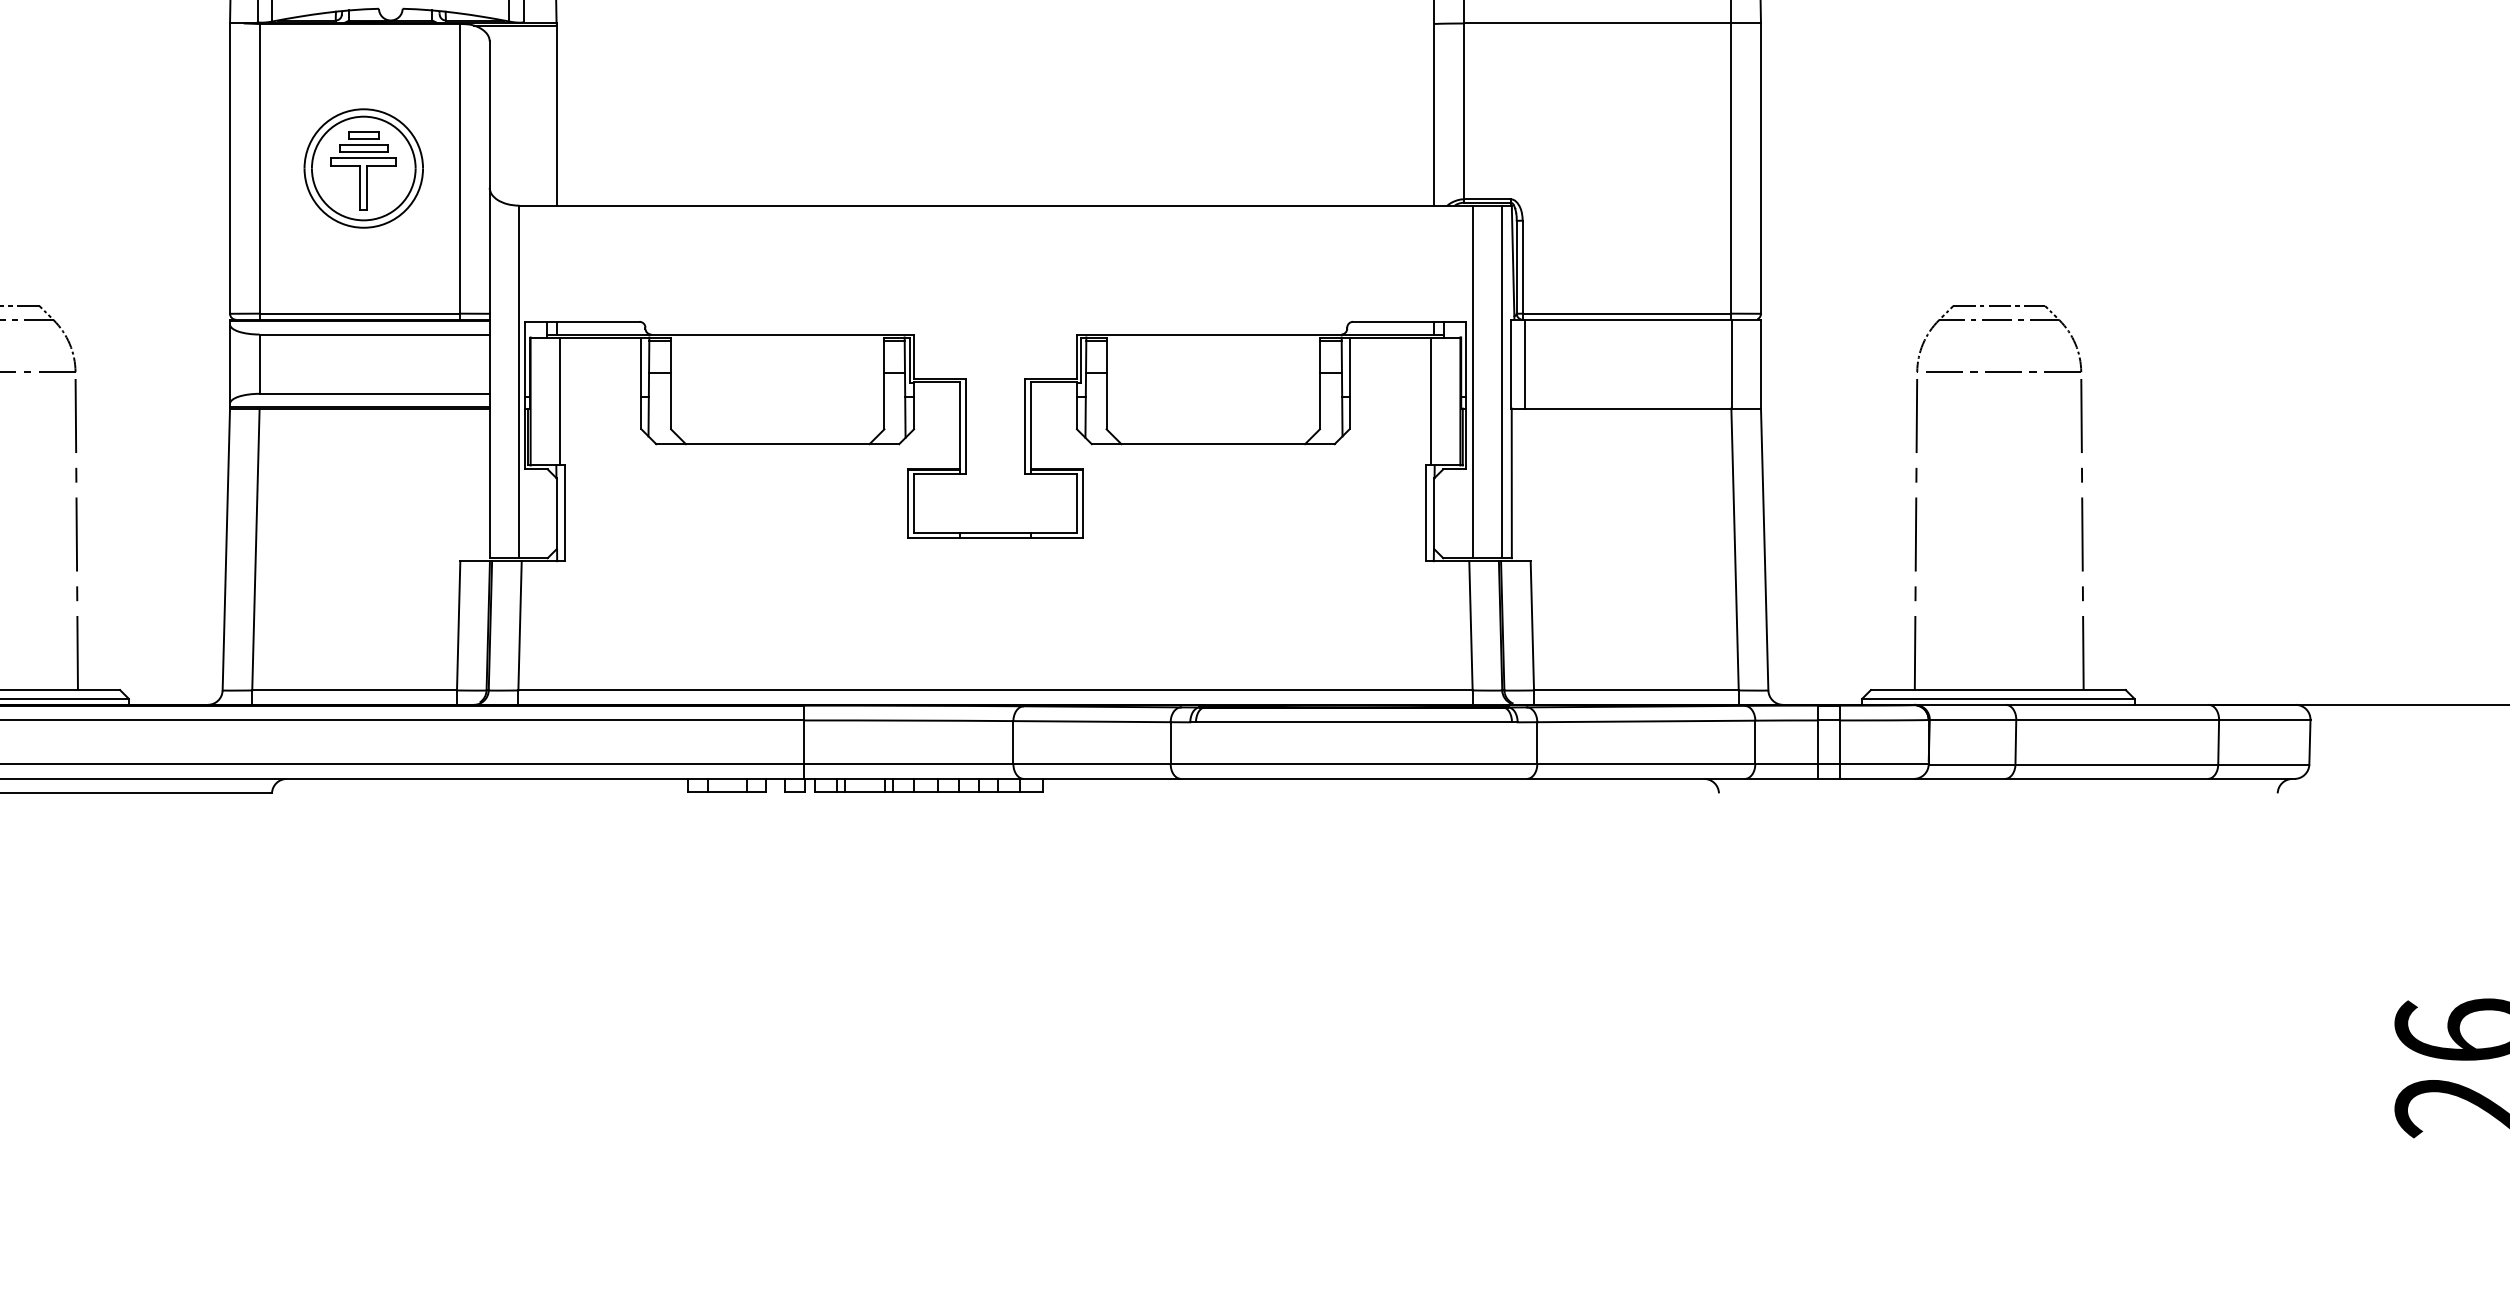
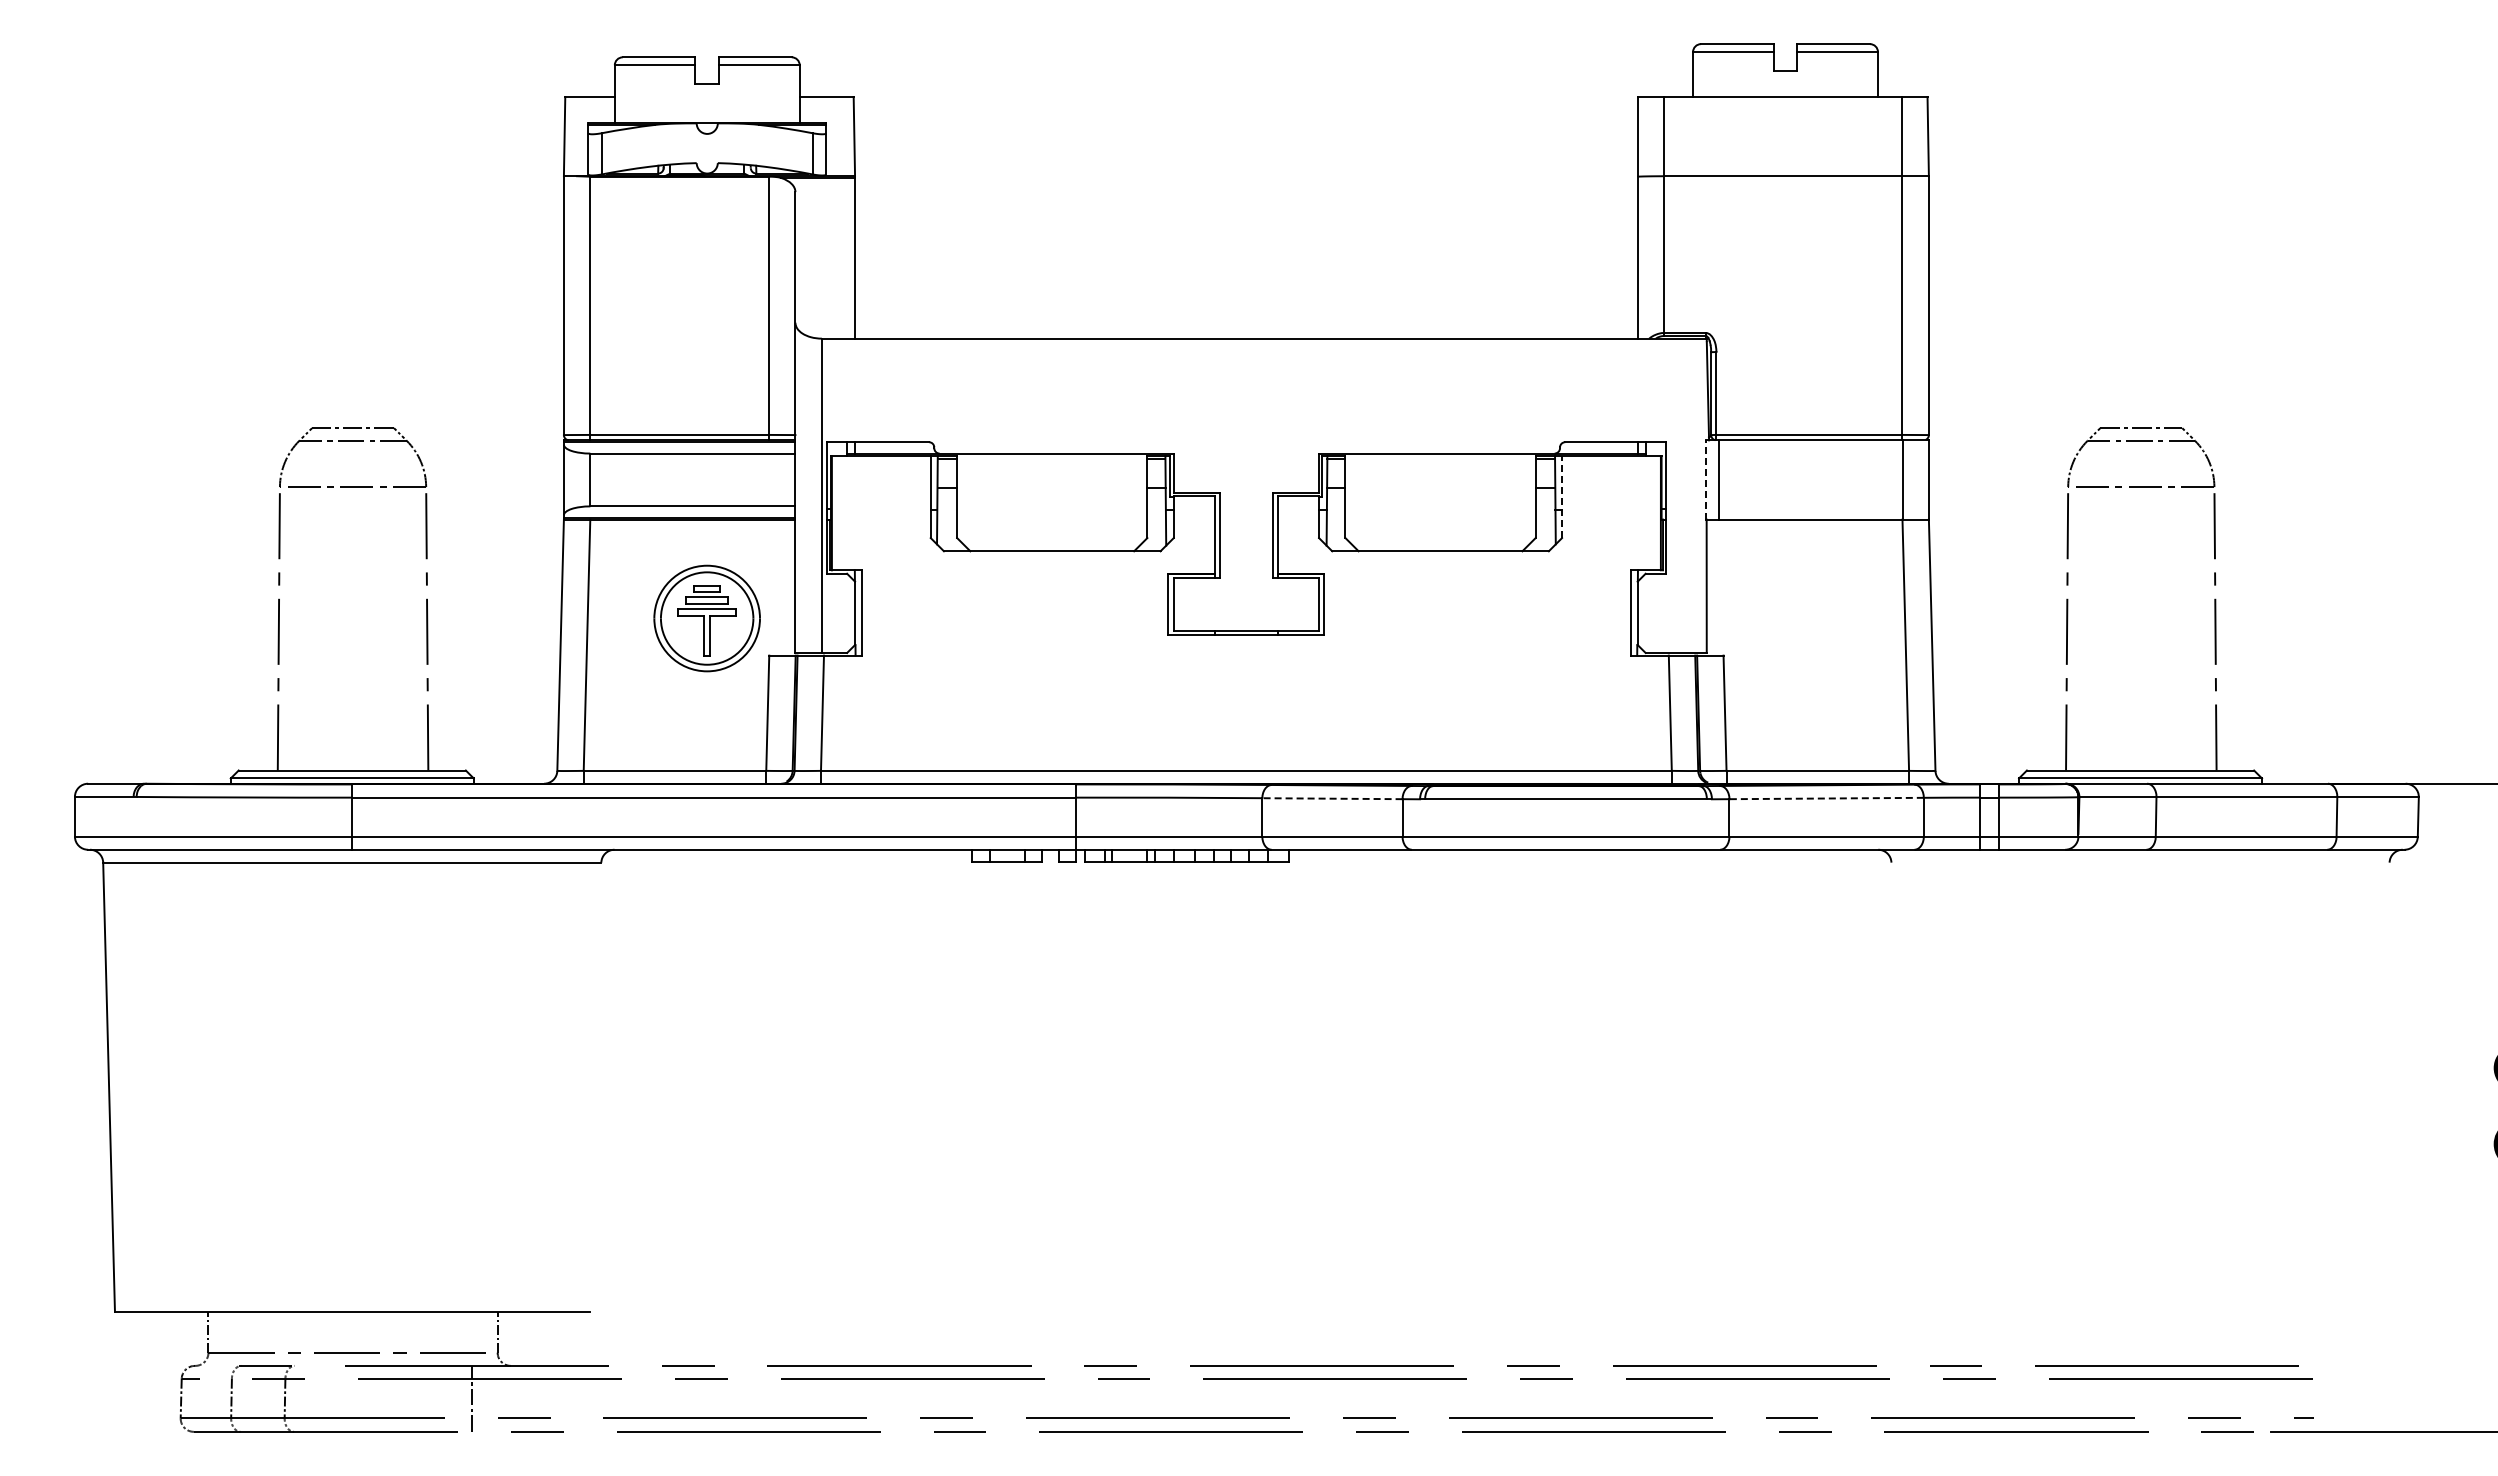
part: (363, 168) -> (706, 618), moved
line: (1511, 363) -> (1706, 479), solid -> dashed
line: (1472, 381) -> (1671, 495), removed
line: (1502, 381) -> (1698, 495), removed
line: (1350, 383) -> (1562, 497), solid -> dashed
line: (560, 401) -> (858, 513), removed
line: (1430, 401) -> (1634, 513), removed
line: (1090, 721) -> (1331, 798), solid -> dashed
line: (1646, 721) -> (1826, 798), solid -> dashed

